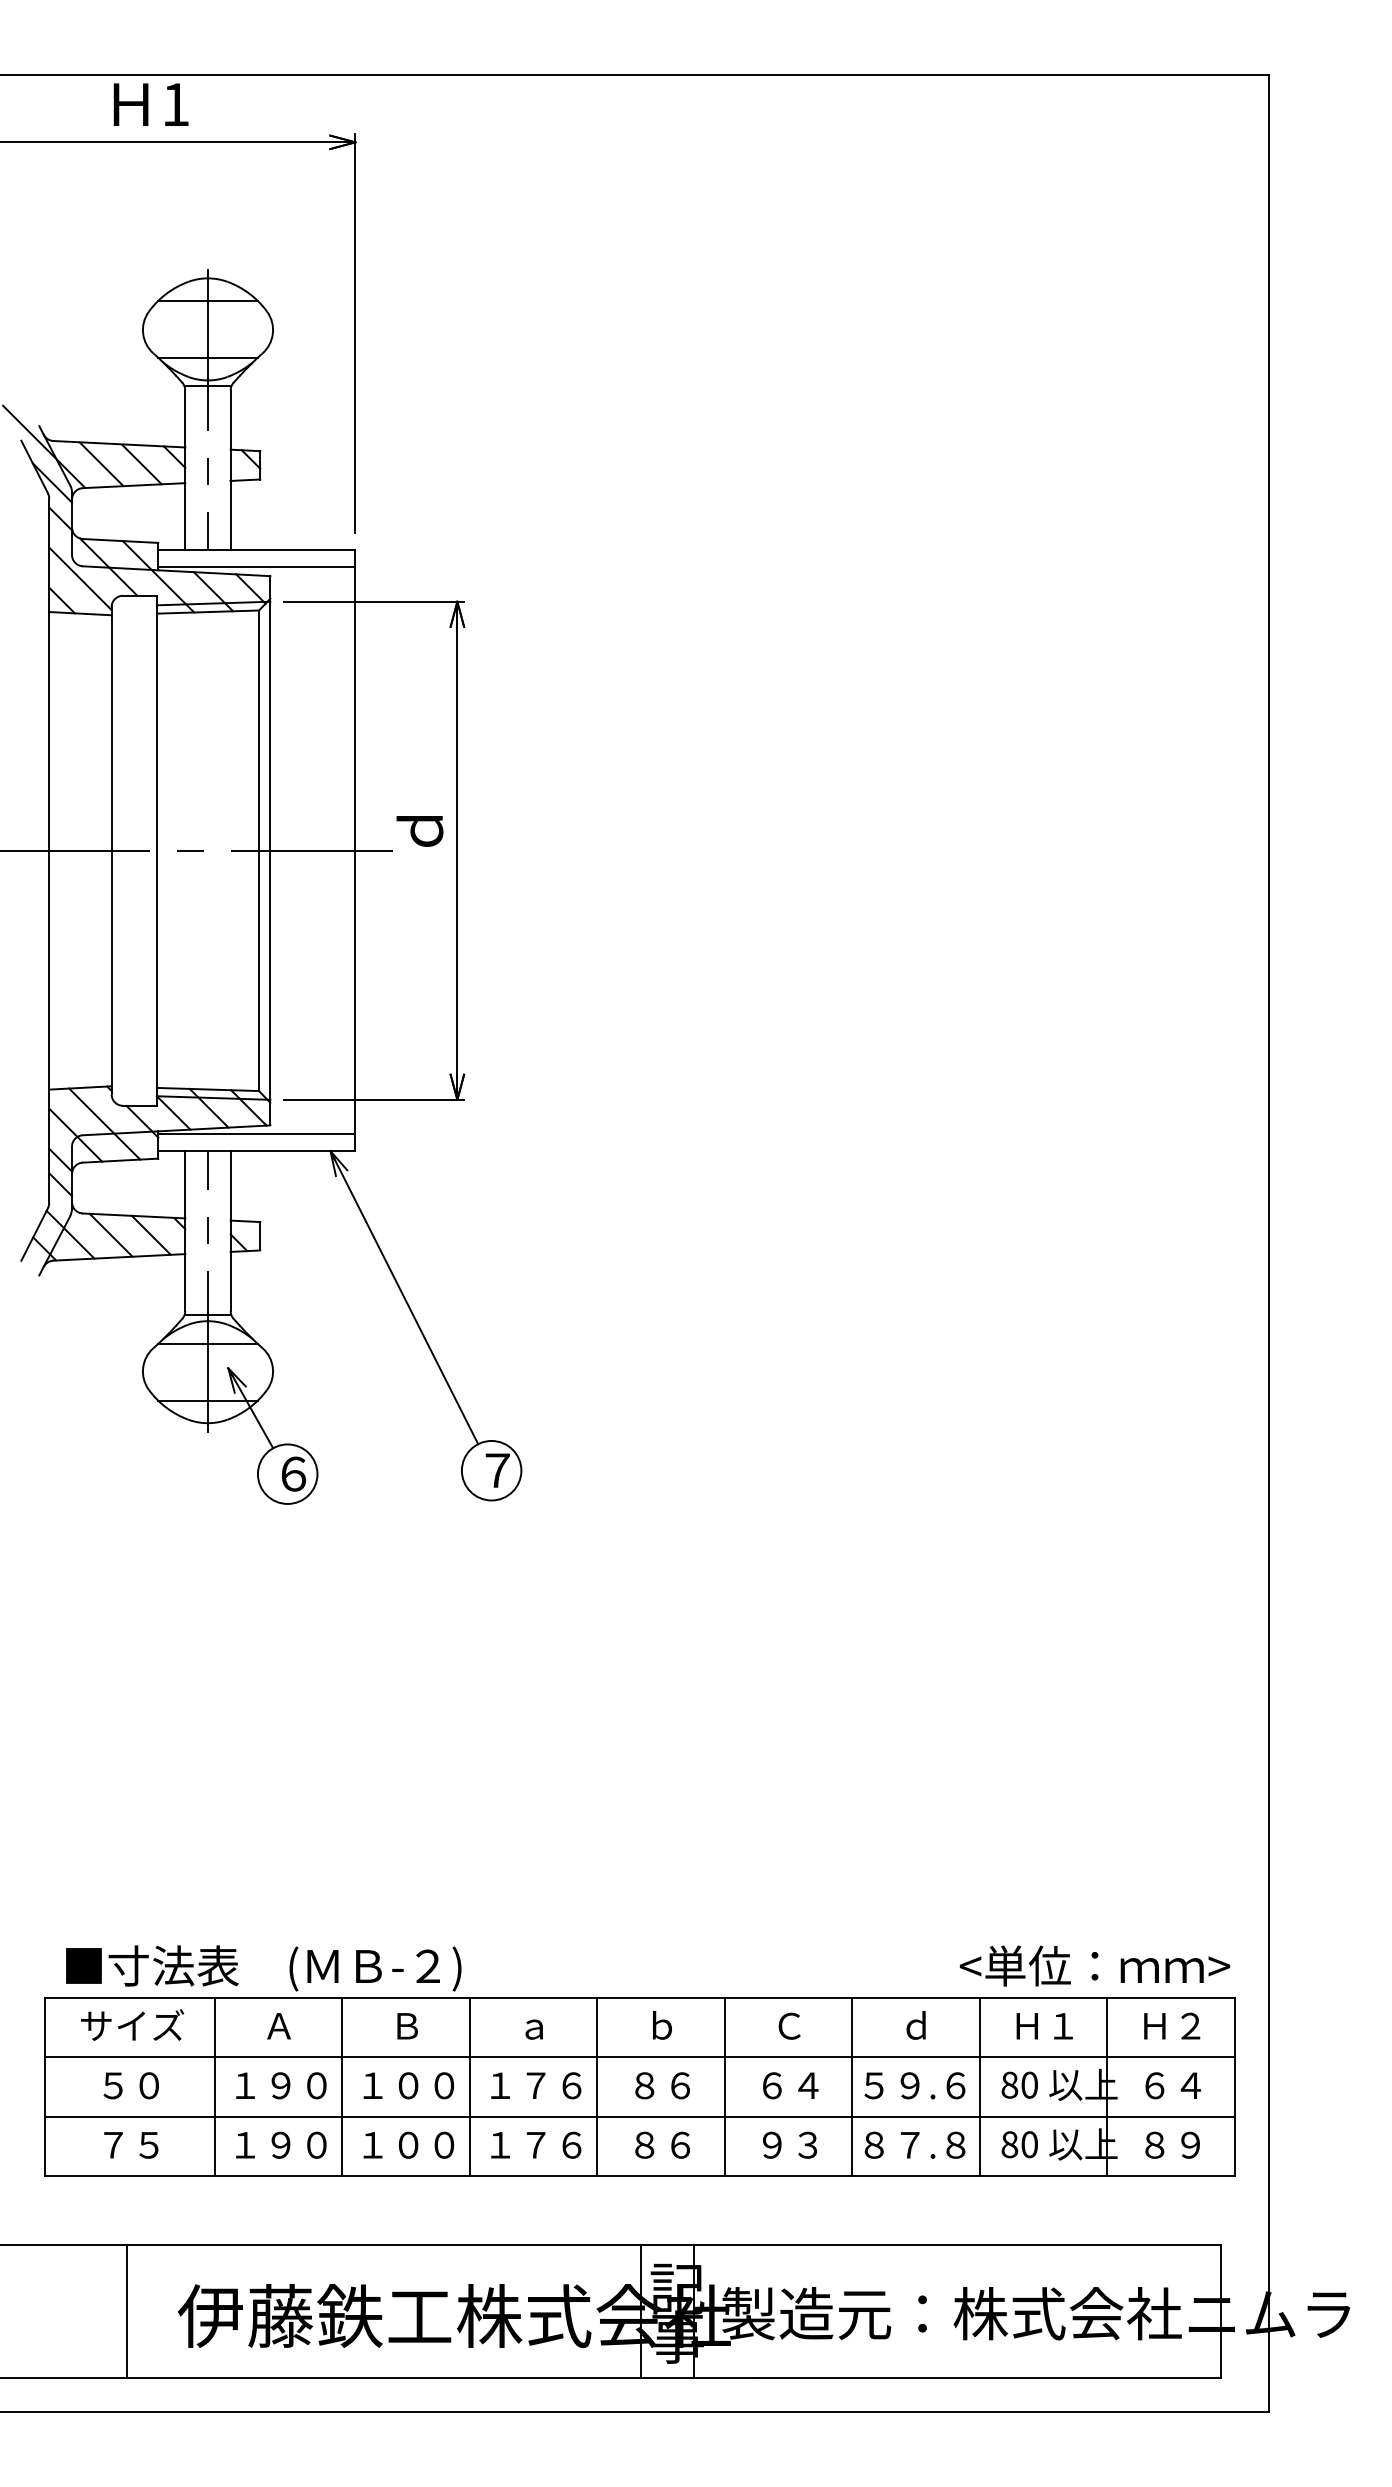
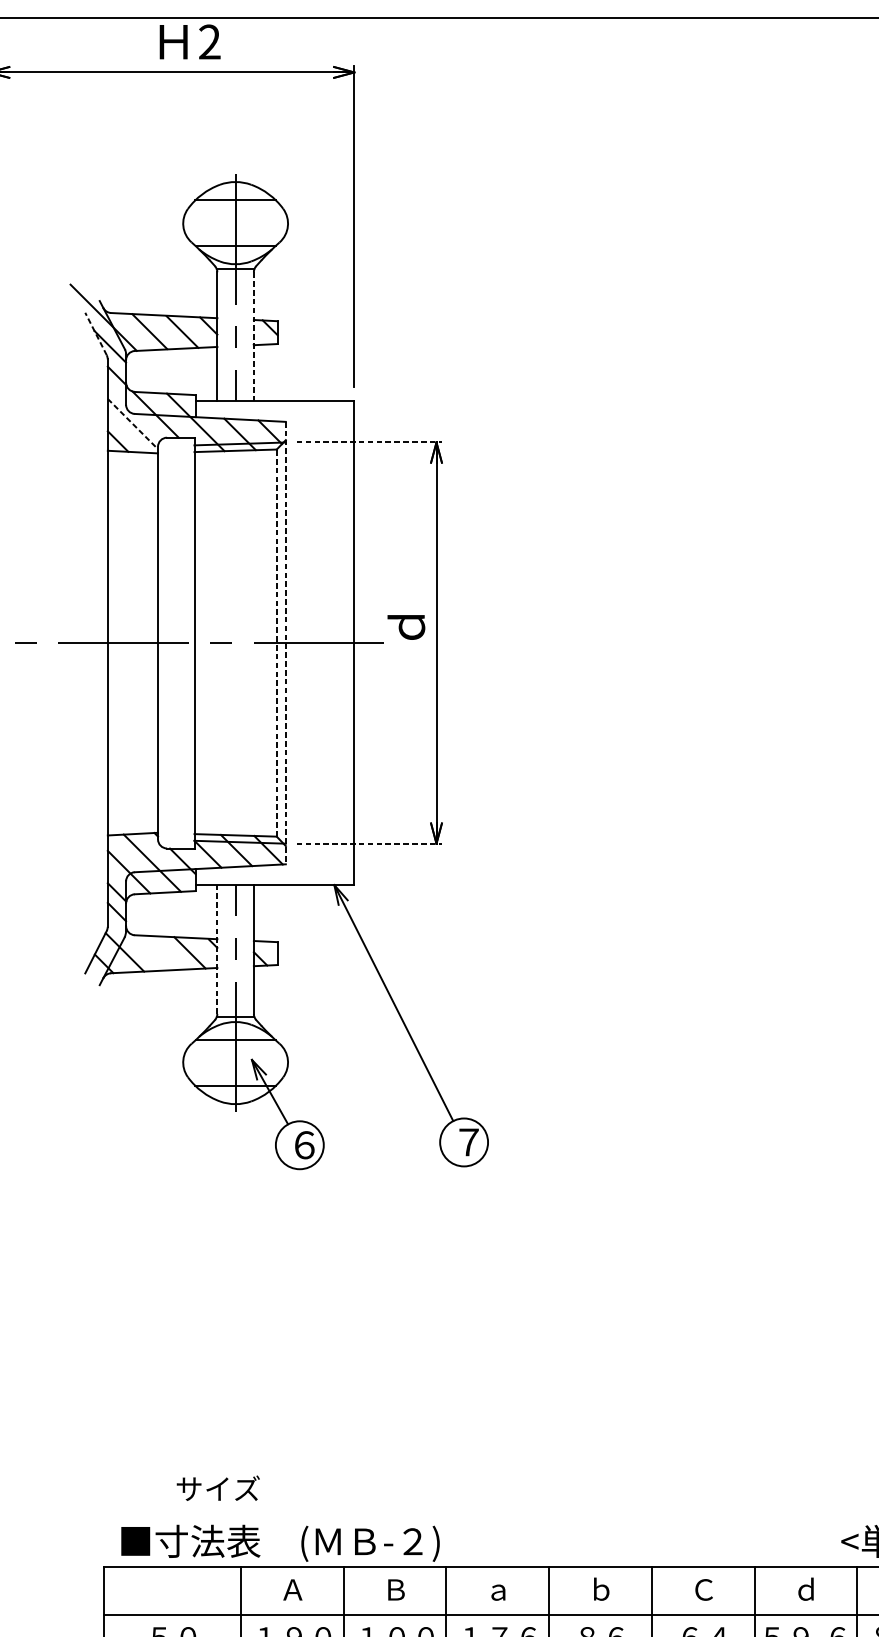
text: (175, 103) -> (209, 41), 1 -> 2
line: (34, 467) -> (95, 334), solid -> dashed
line: (230, 470) -> (253, 336), solid -> dashed
line: (256, 567) -> (274, 414), removed
line: (80, 579) -> (132, 424), solid -> dashed
line: (374, 601) -> (369, 442), solid -> dashed
line: (259, 850) -> (277, 642), solid -> dashed
line: (270, 850) -> (285, 642), solid -> dashed
line: (374, 1099) -> (369, 843), solid -> dashed
line: (256, 1134) -> (274, 871), removed
line: (185, 1231) -> (217, 949), solid -> dashed
line: (110, 1234) -> (157, 952), removed
text: (132, 2024) -> (218, 1487), moved

